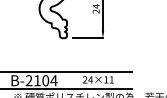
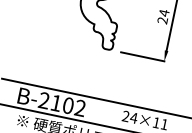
text: (53, 80) -> (79, 107), B-2104 -> B-2102

